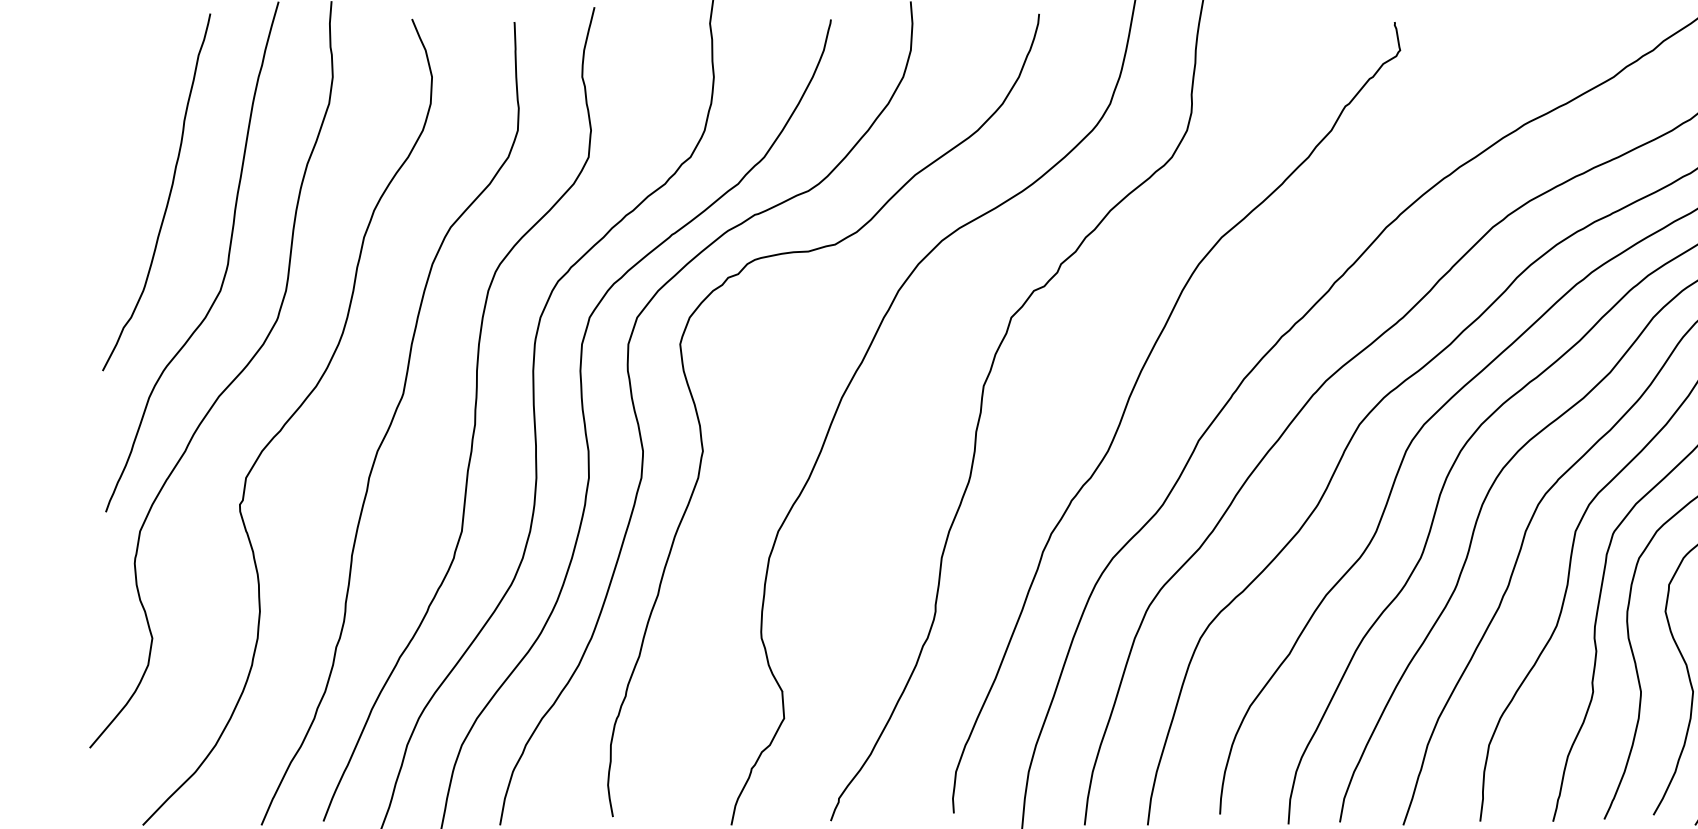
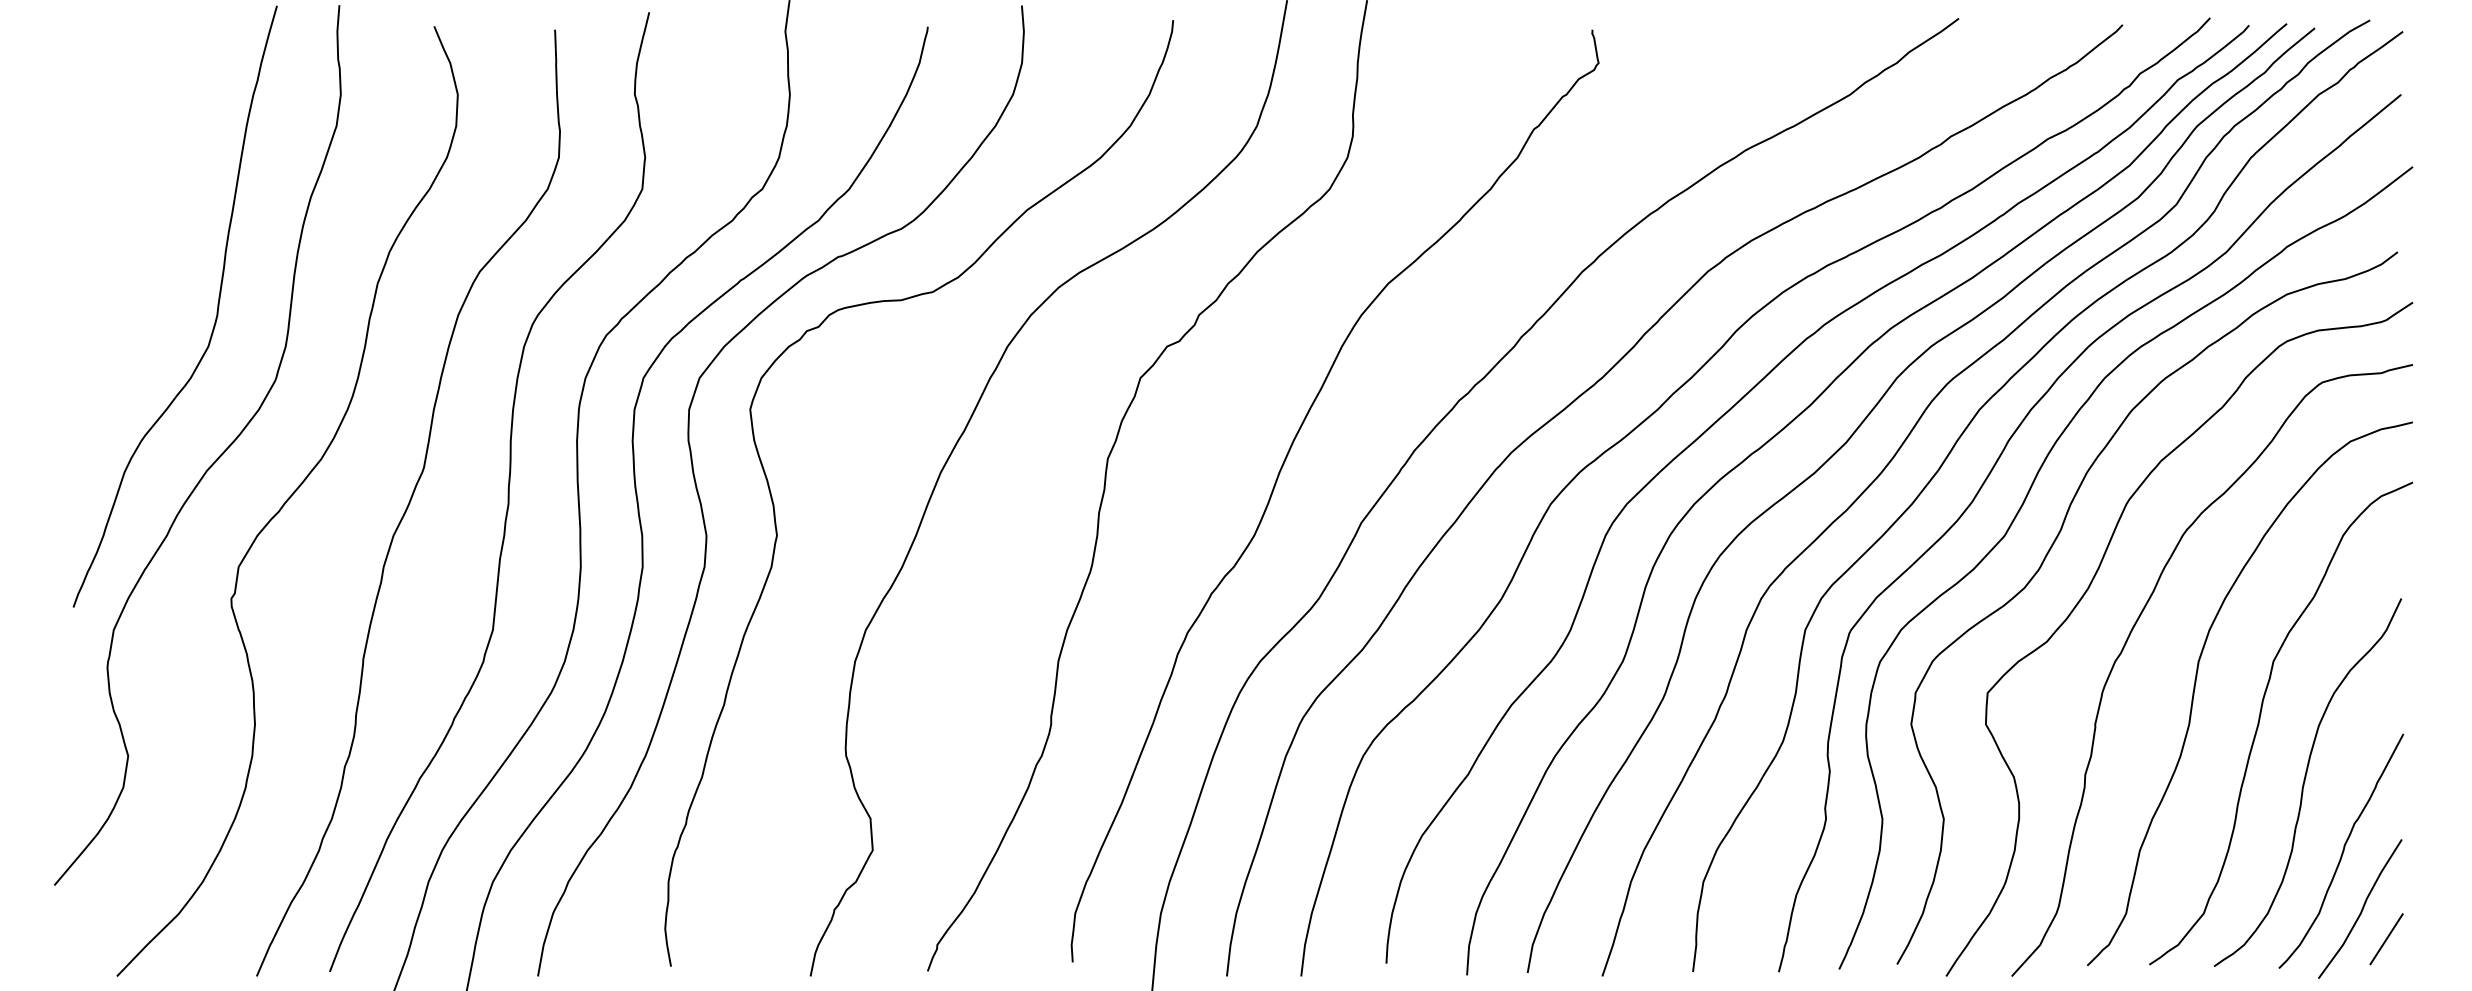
curve: (168, 195) -> (147, 234), removed

